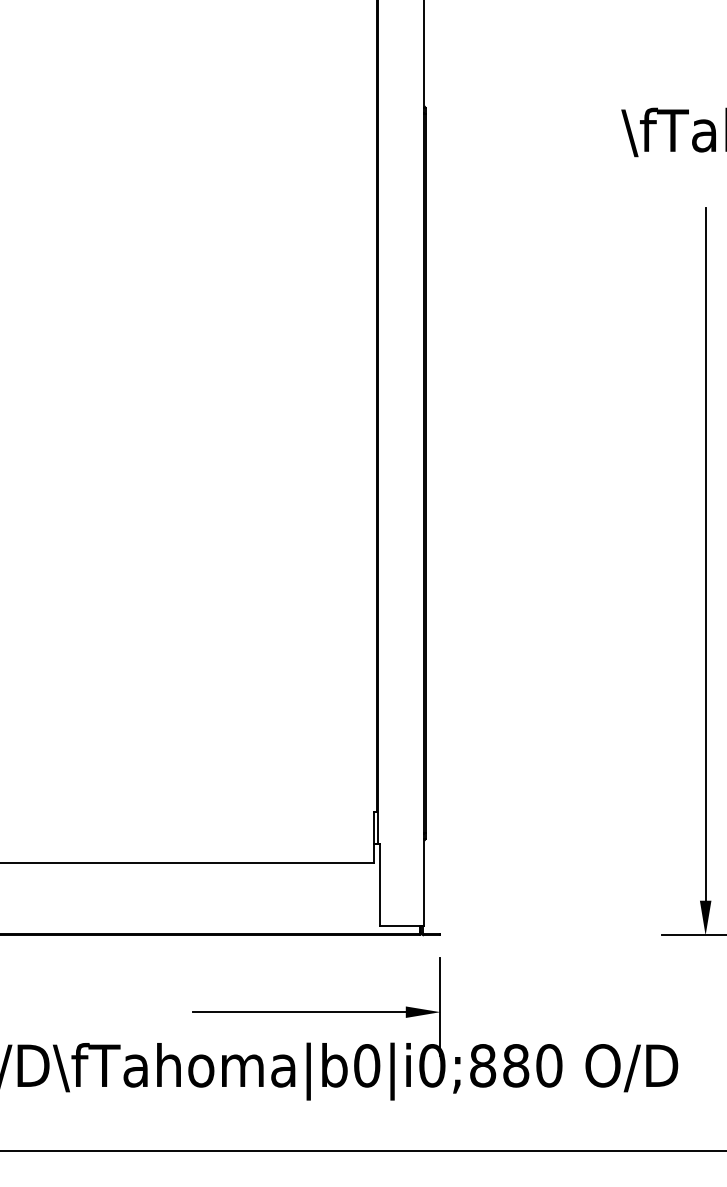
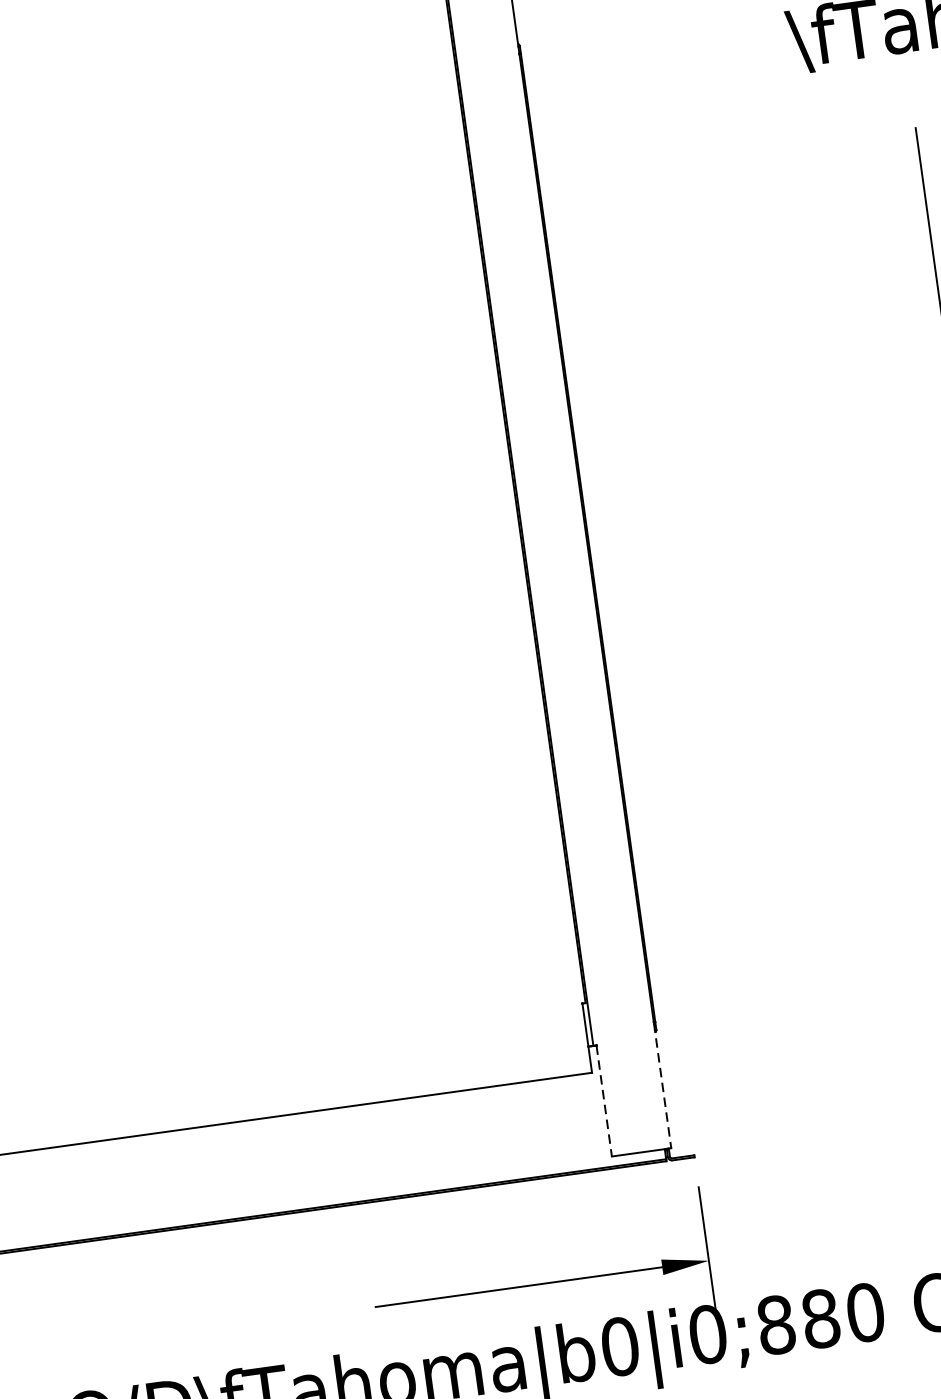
line: (424, 880) -> (662, 1086), solid -> dashed
line: (380, 885) -> (604, 1101), solid -> dashed

